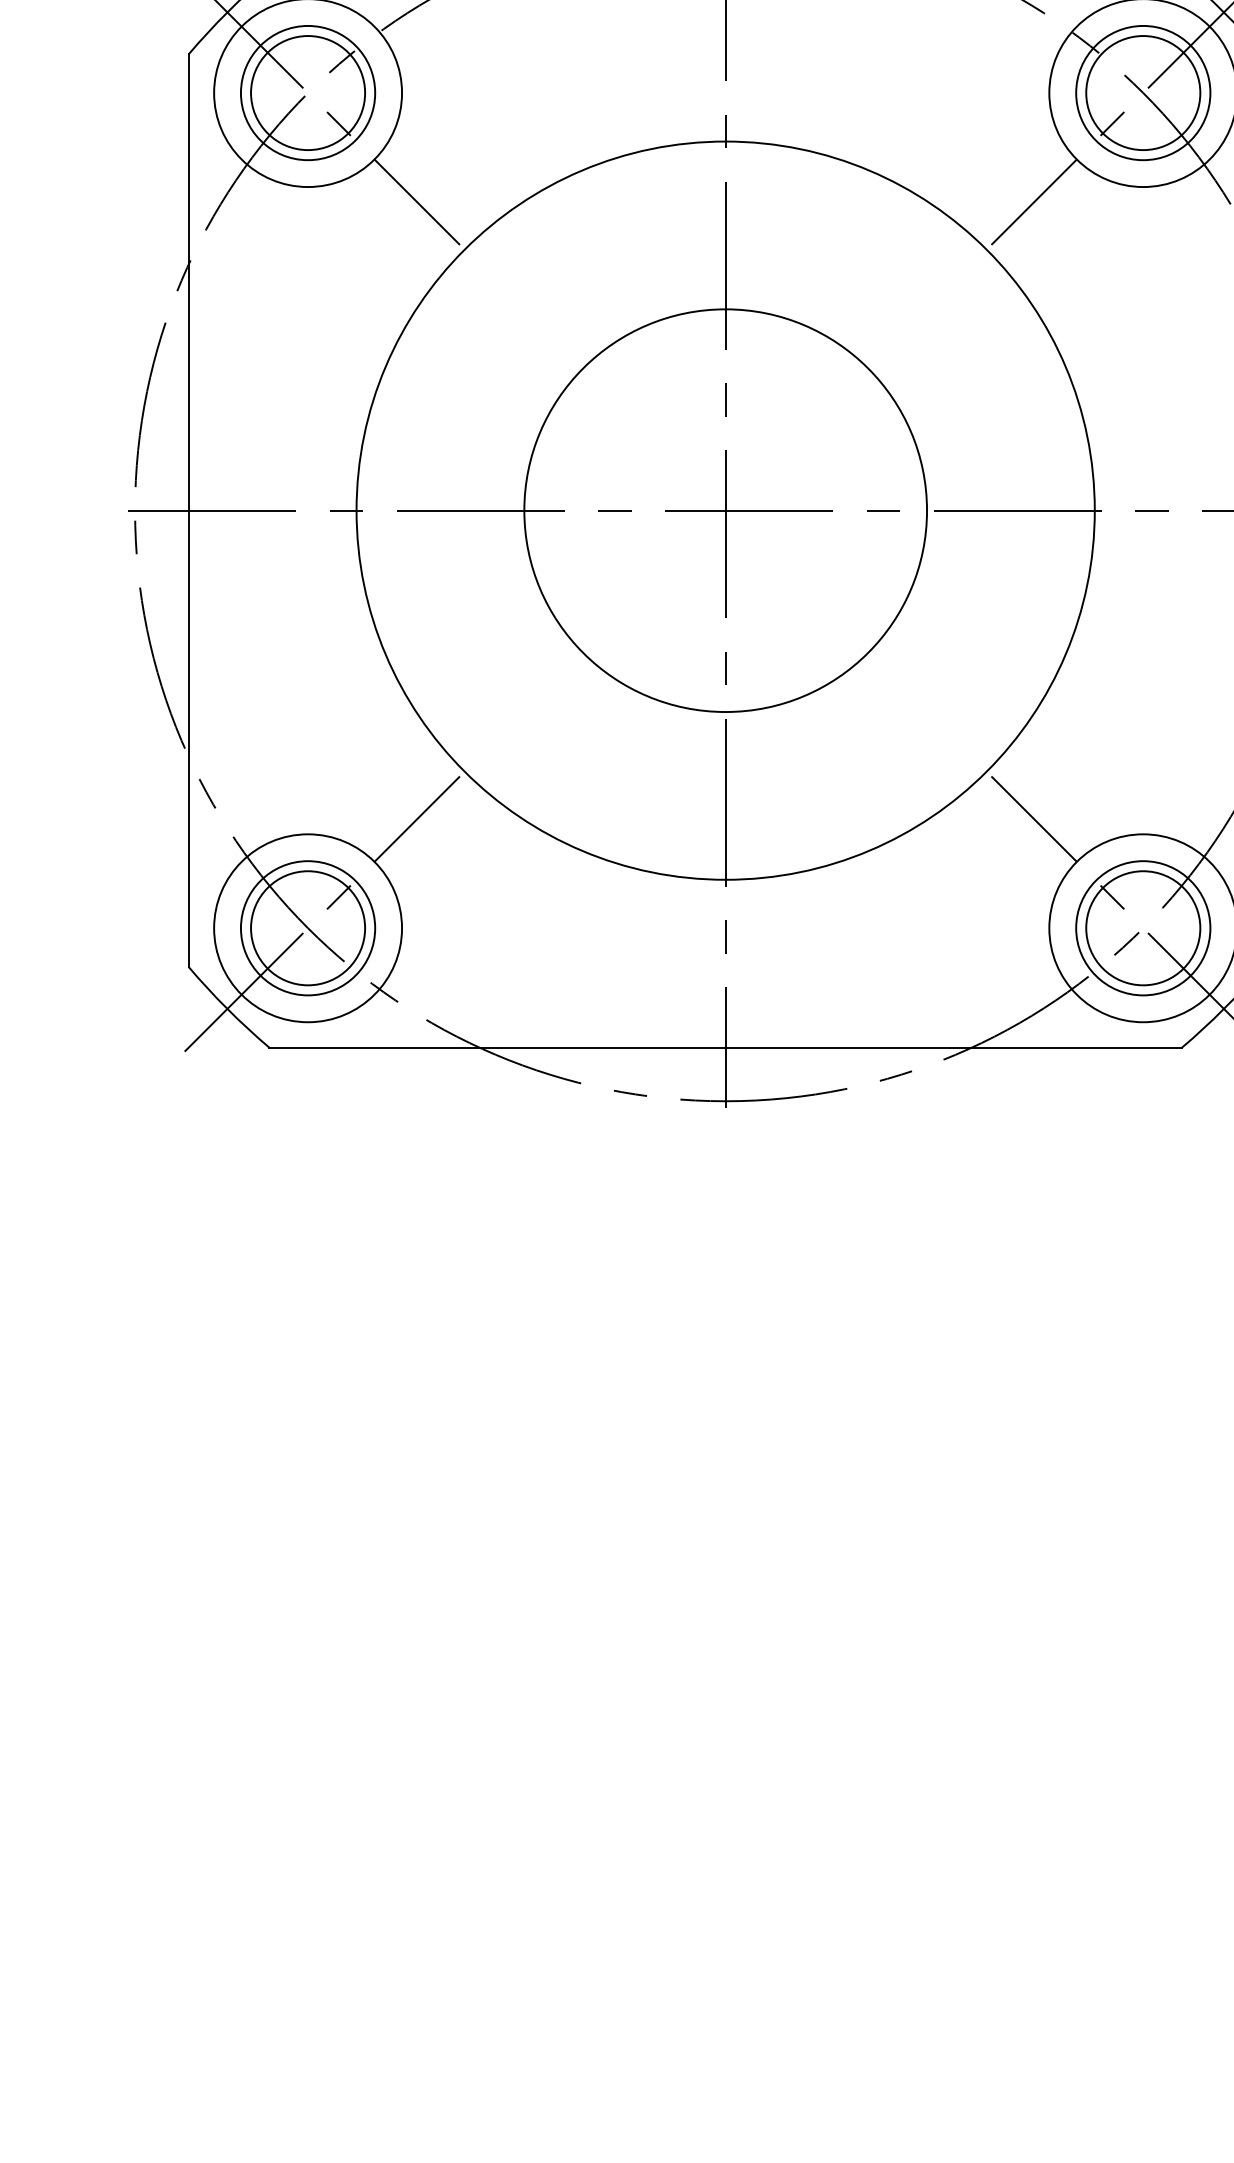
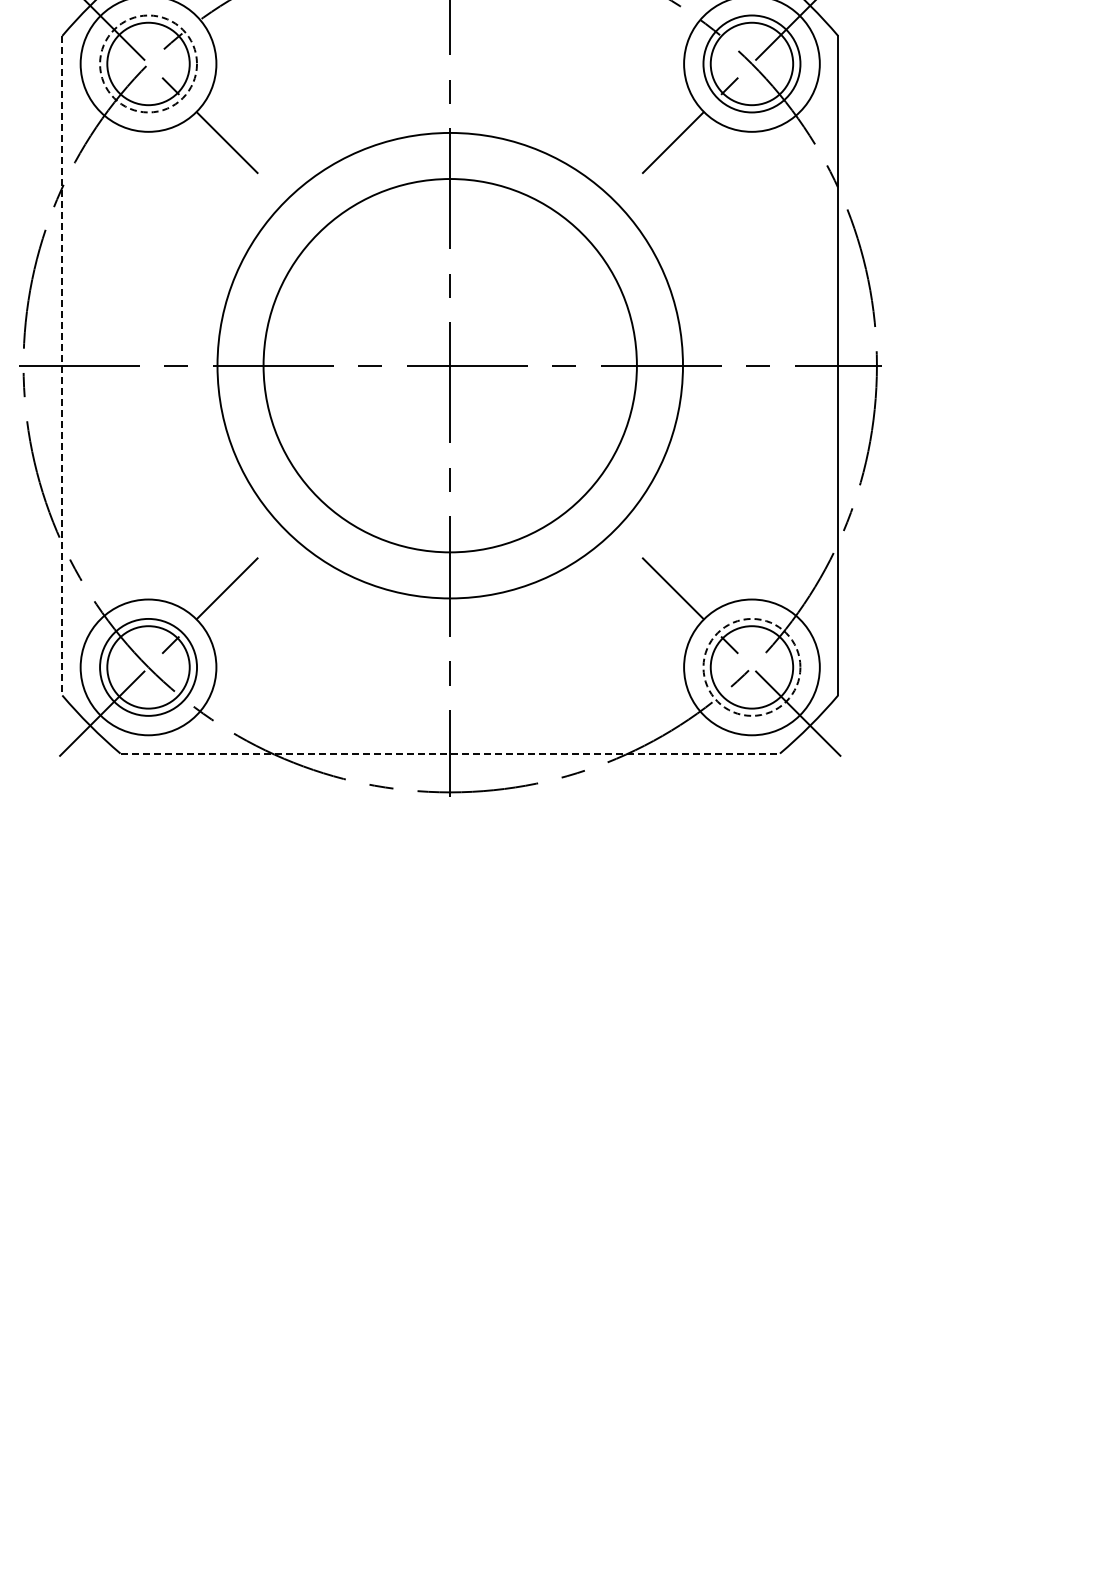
circle: (308, 92) -> (148, 63), solid -> dashed
line: (188, 510) -> (62, 365), solid -> dashed
circle: (724, 510) -> (449, 365), size x0.7
circle: (724, 510) -> (449, 365), size x1.6
circle: (1142, 927) -> (751, 666), solid -> dashed
line: (726, 1047) -> (450, 753), solid -> dashed

